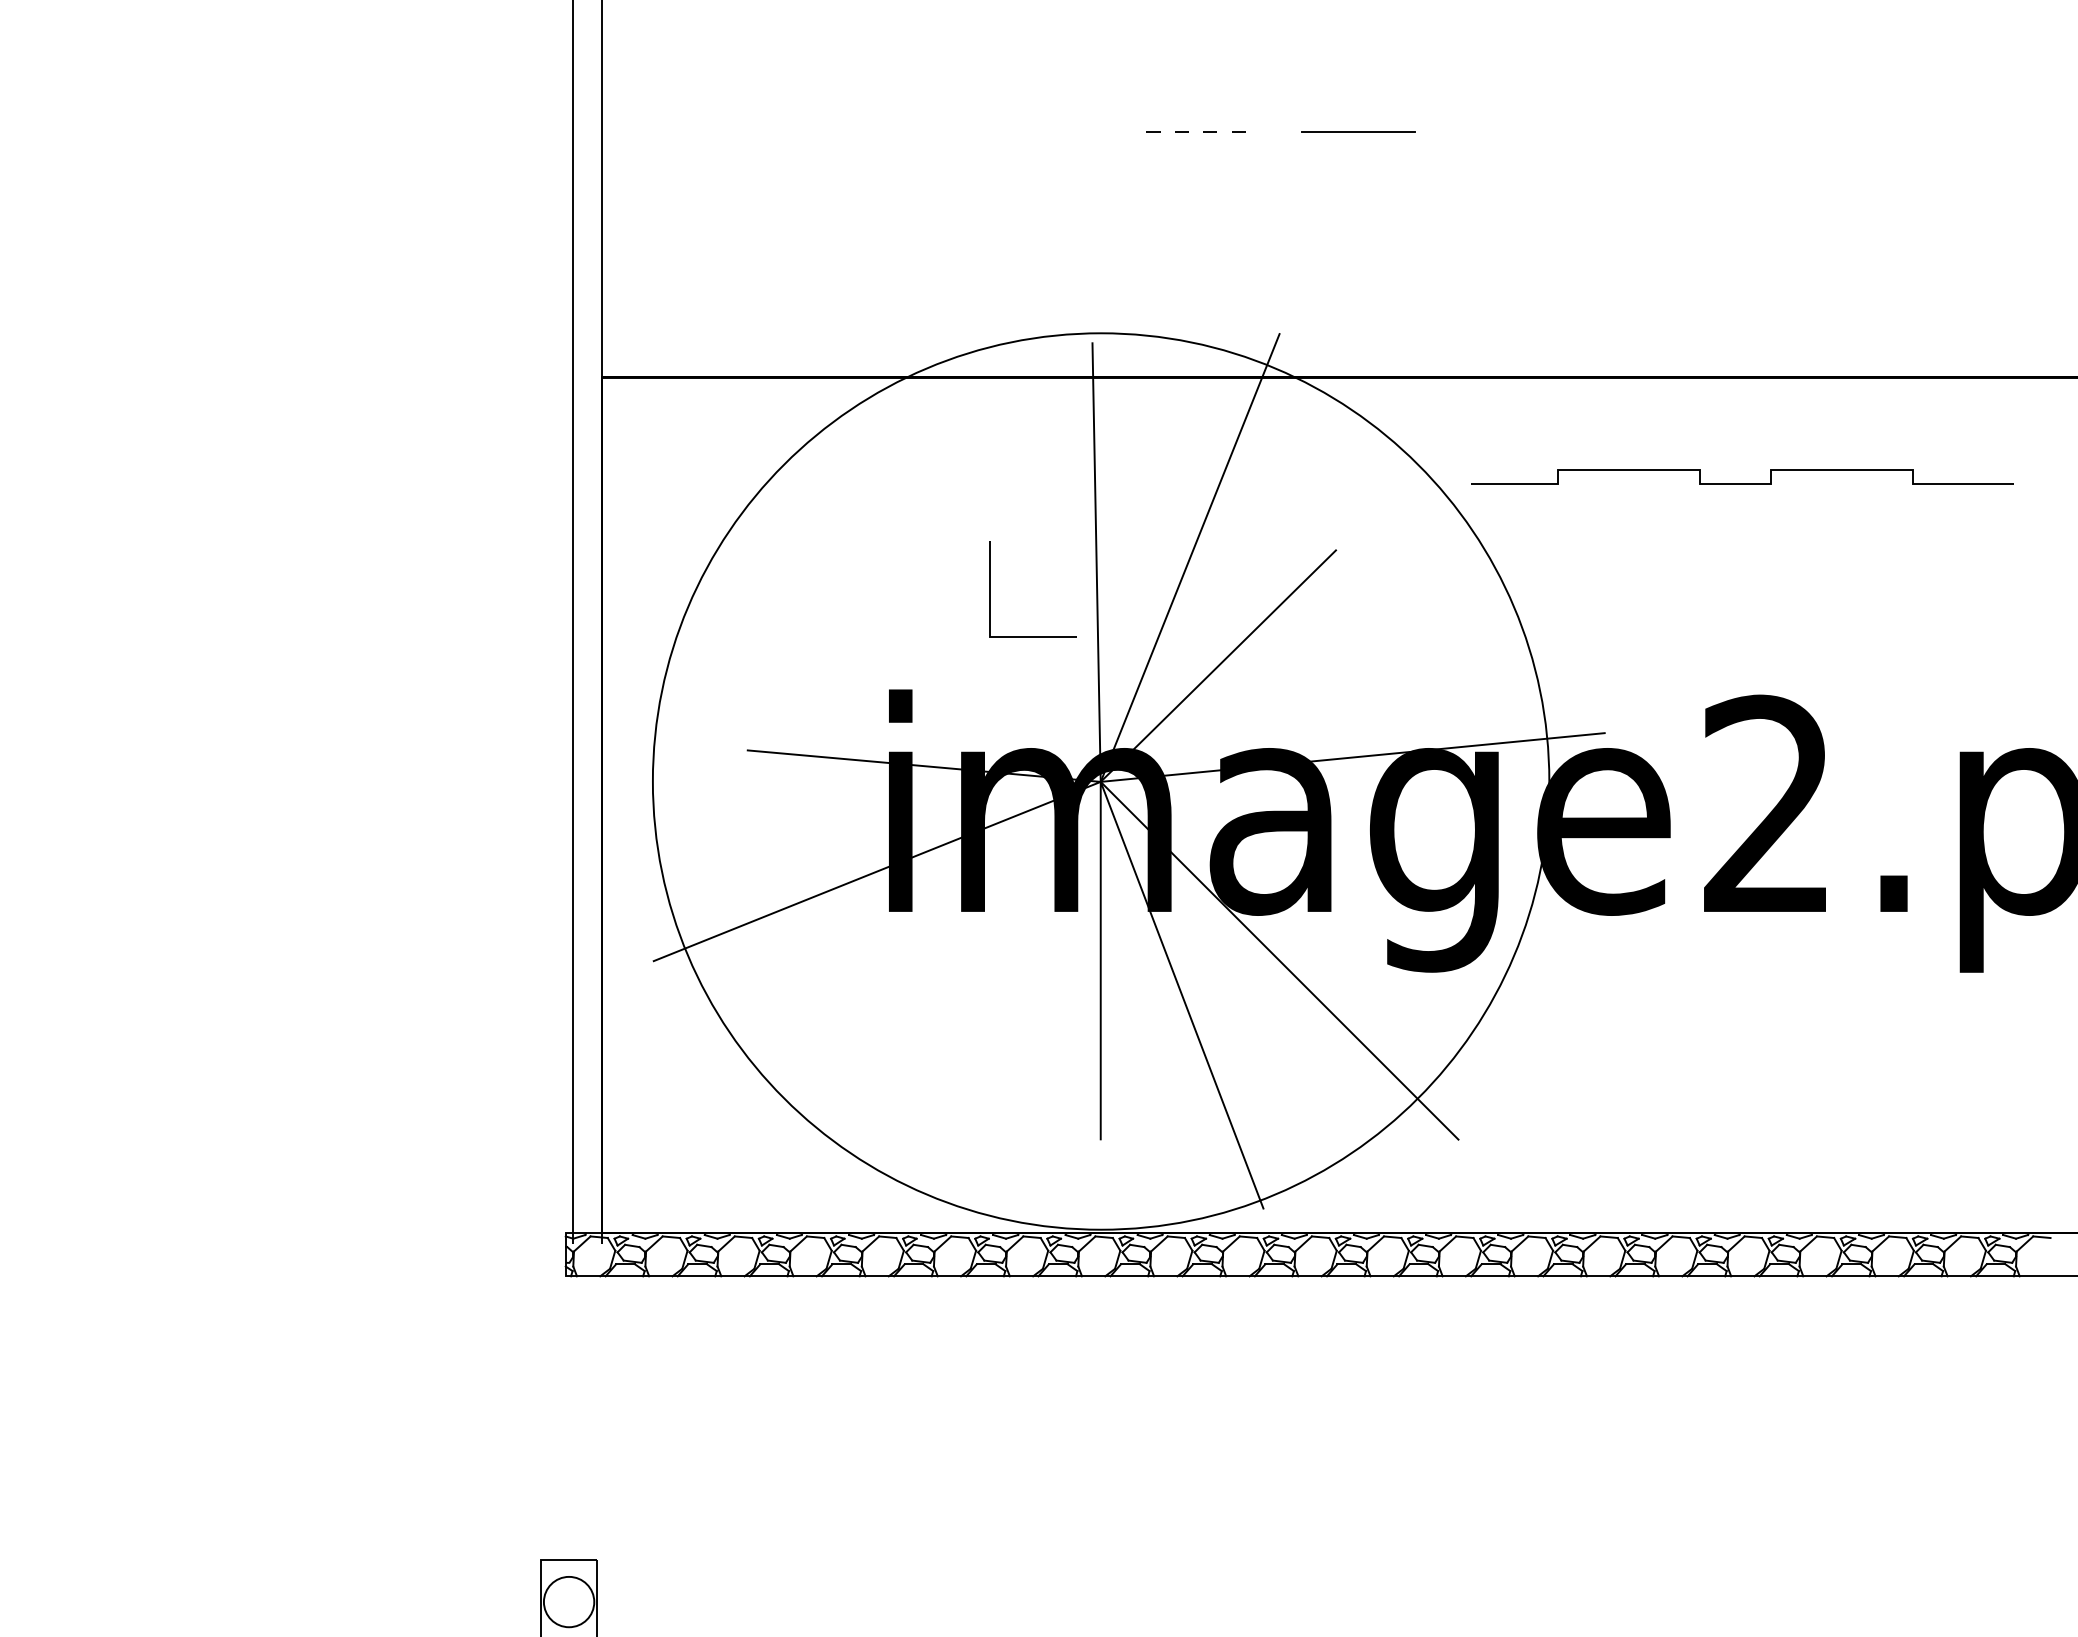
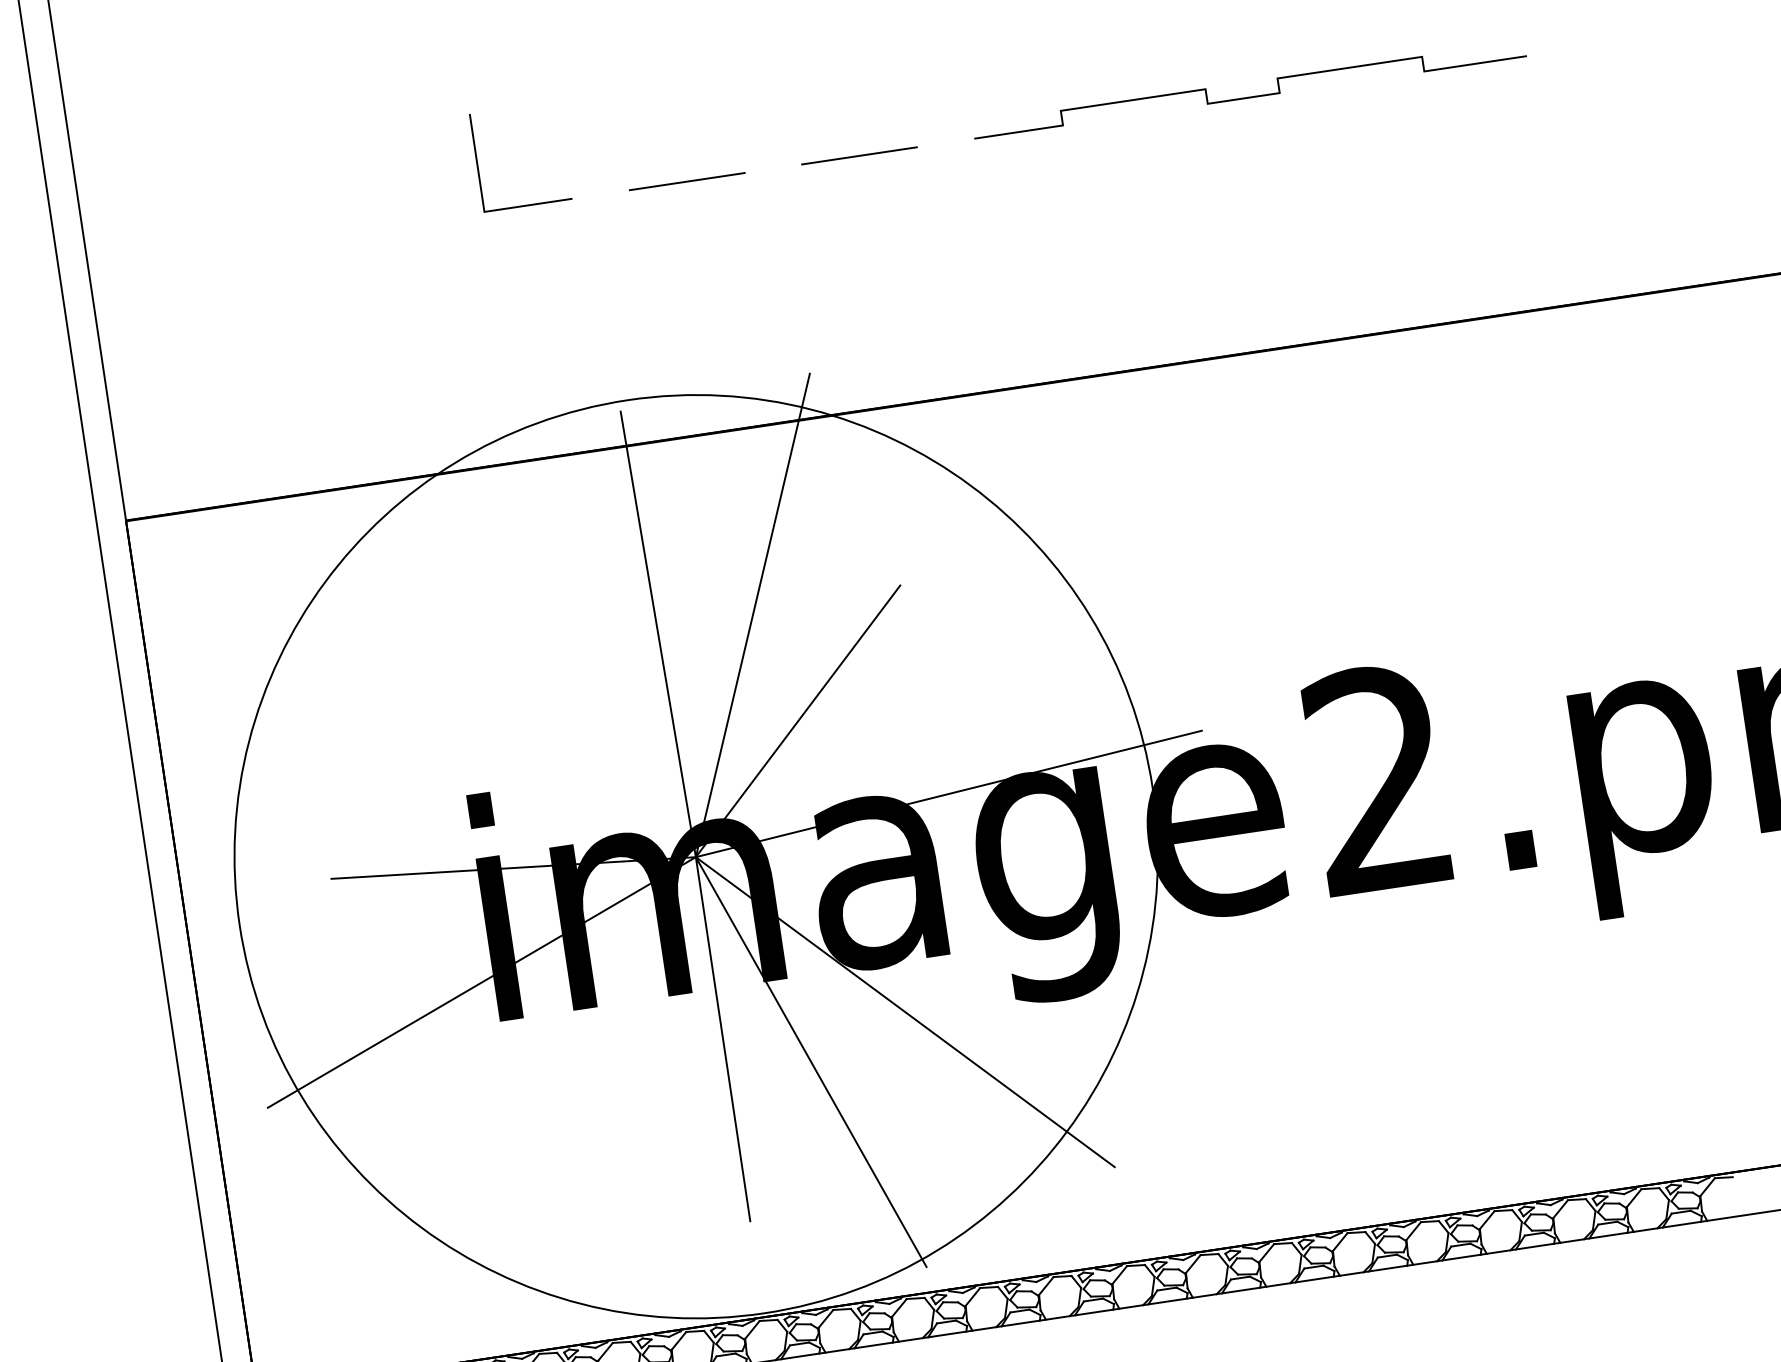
line: (1188, 131) -> (686, 181), dashed -> solid
curve: (1742, 483) -> (1250, 96), moved
line: (990, 589) -> (477, 163), moved

